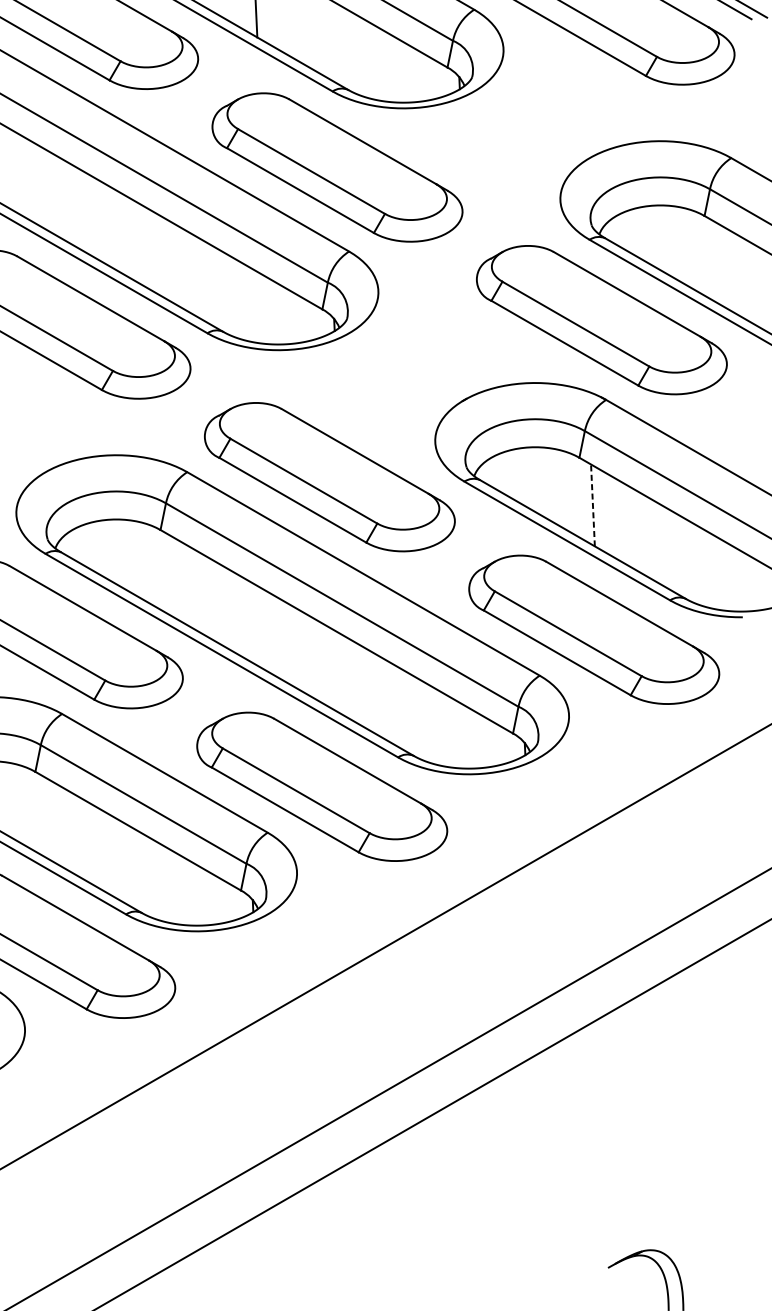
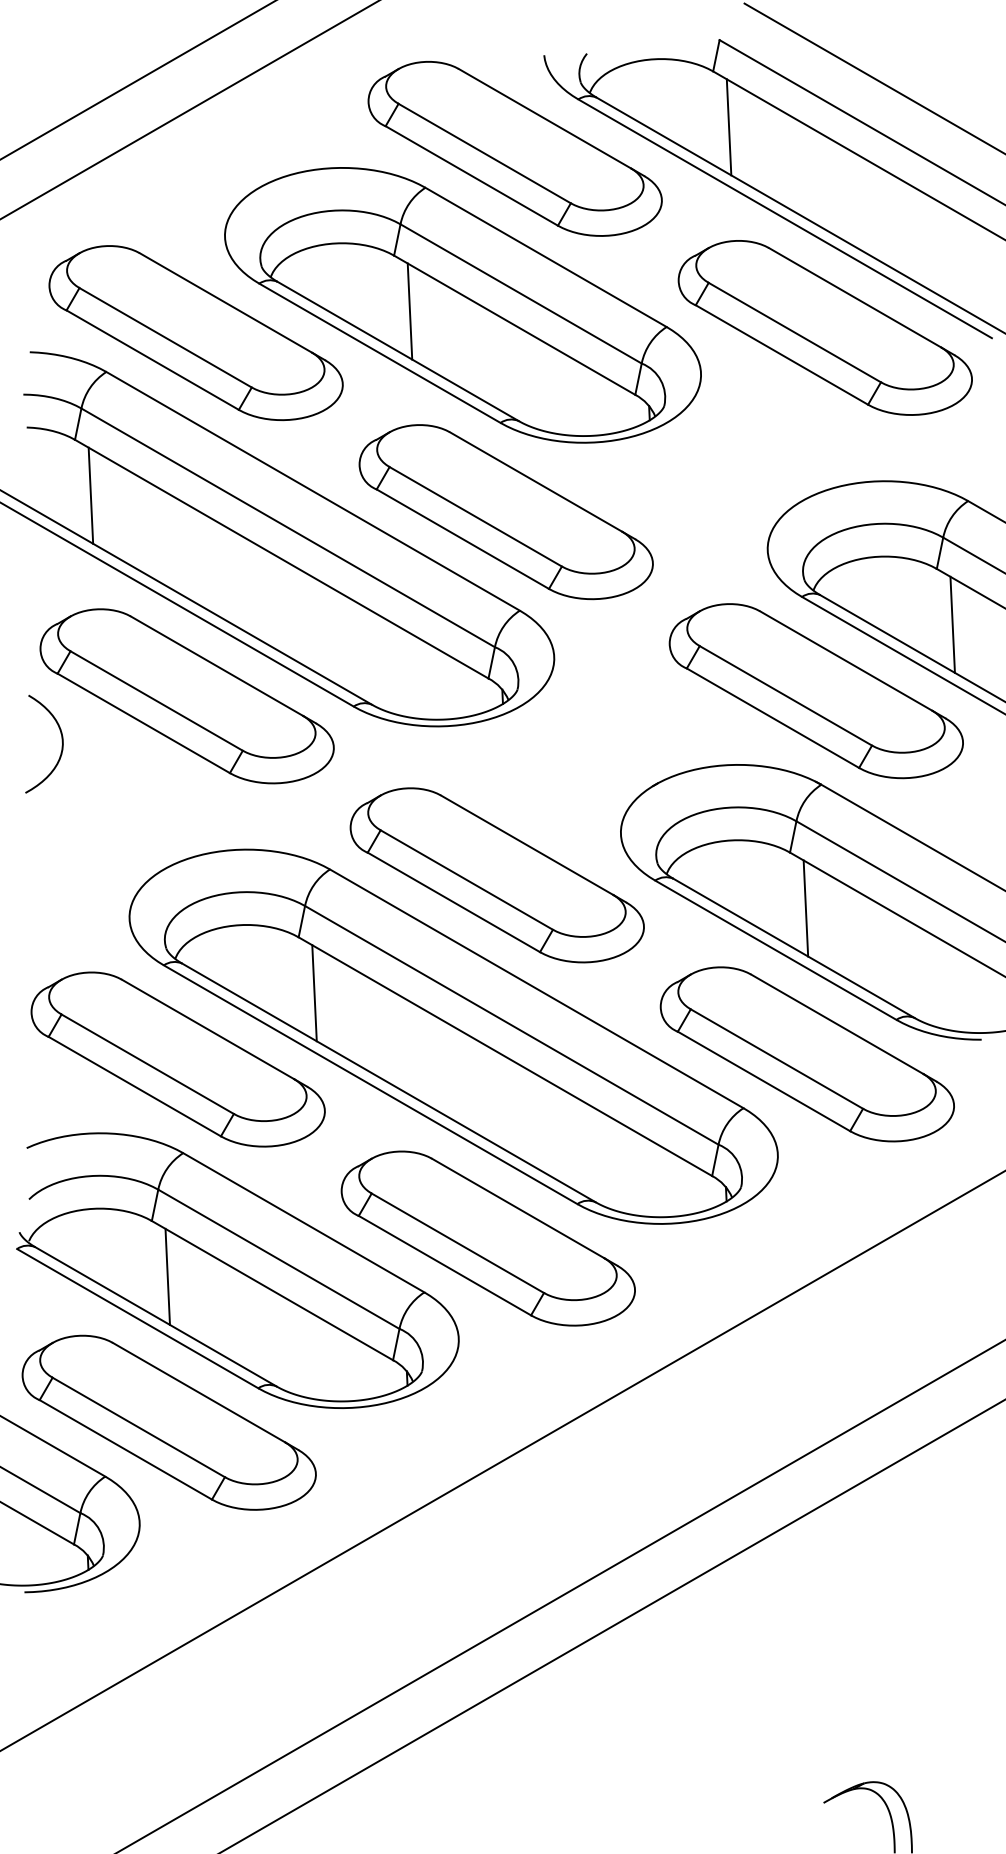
line: (717, 263) -> (952, 624), added
line: (592, 505) -> (805, 908), dashed -> solid
line: (174, 577) -> (314, 993), added
line: (48, 819) -> (167, 1276), added

